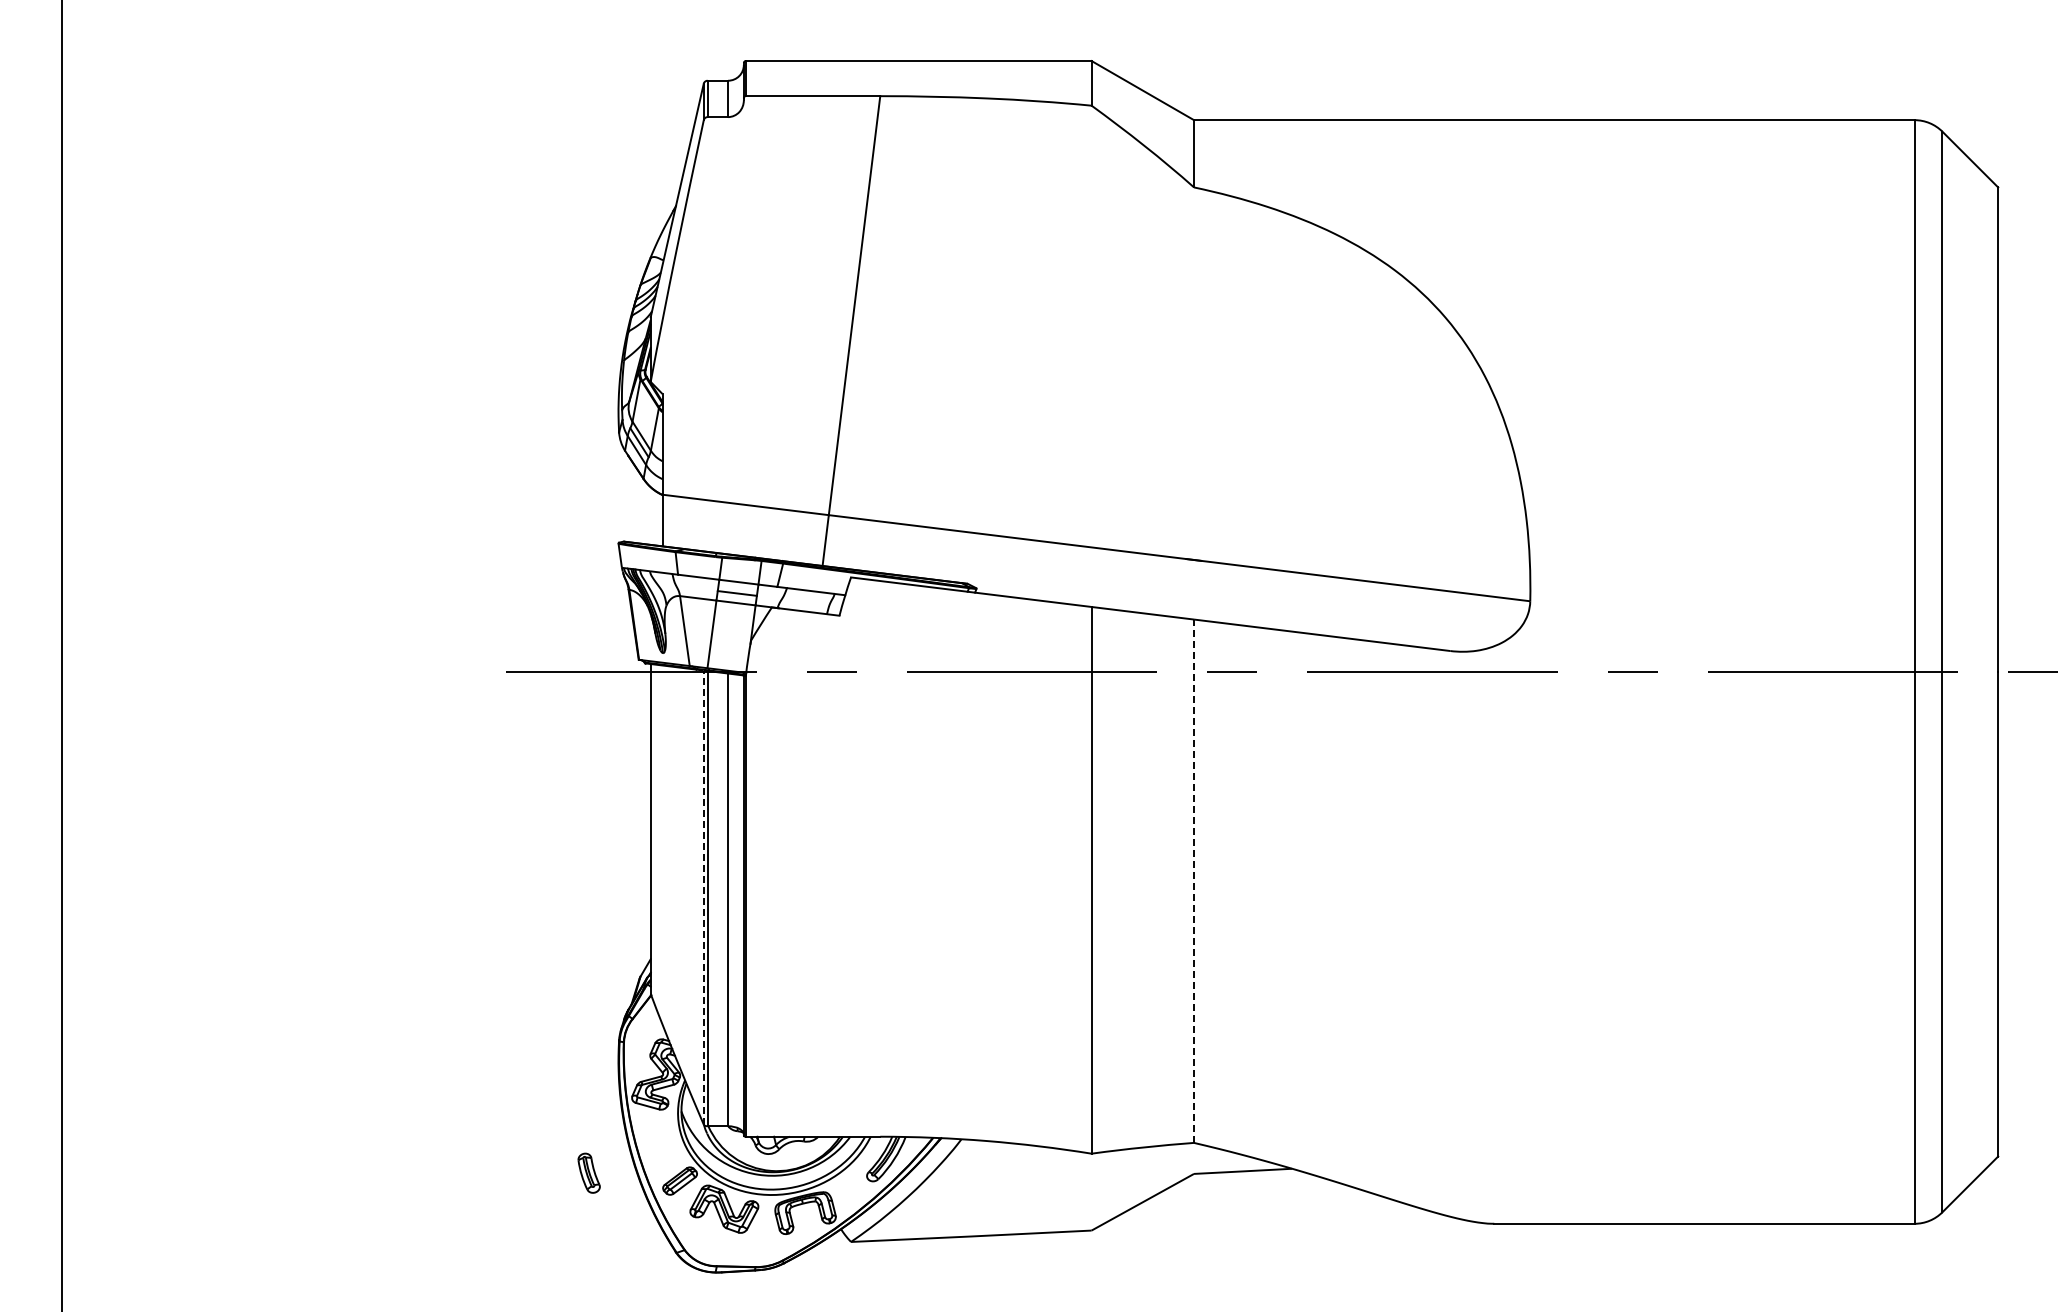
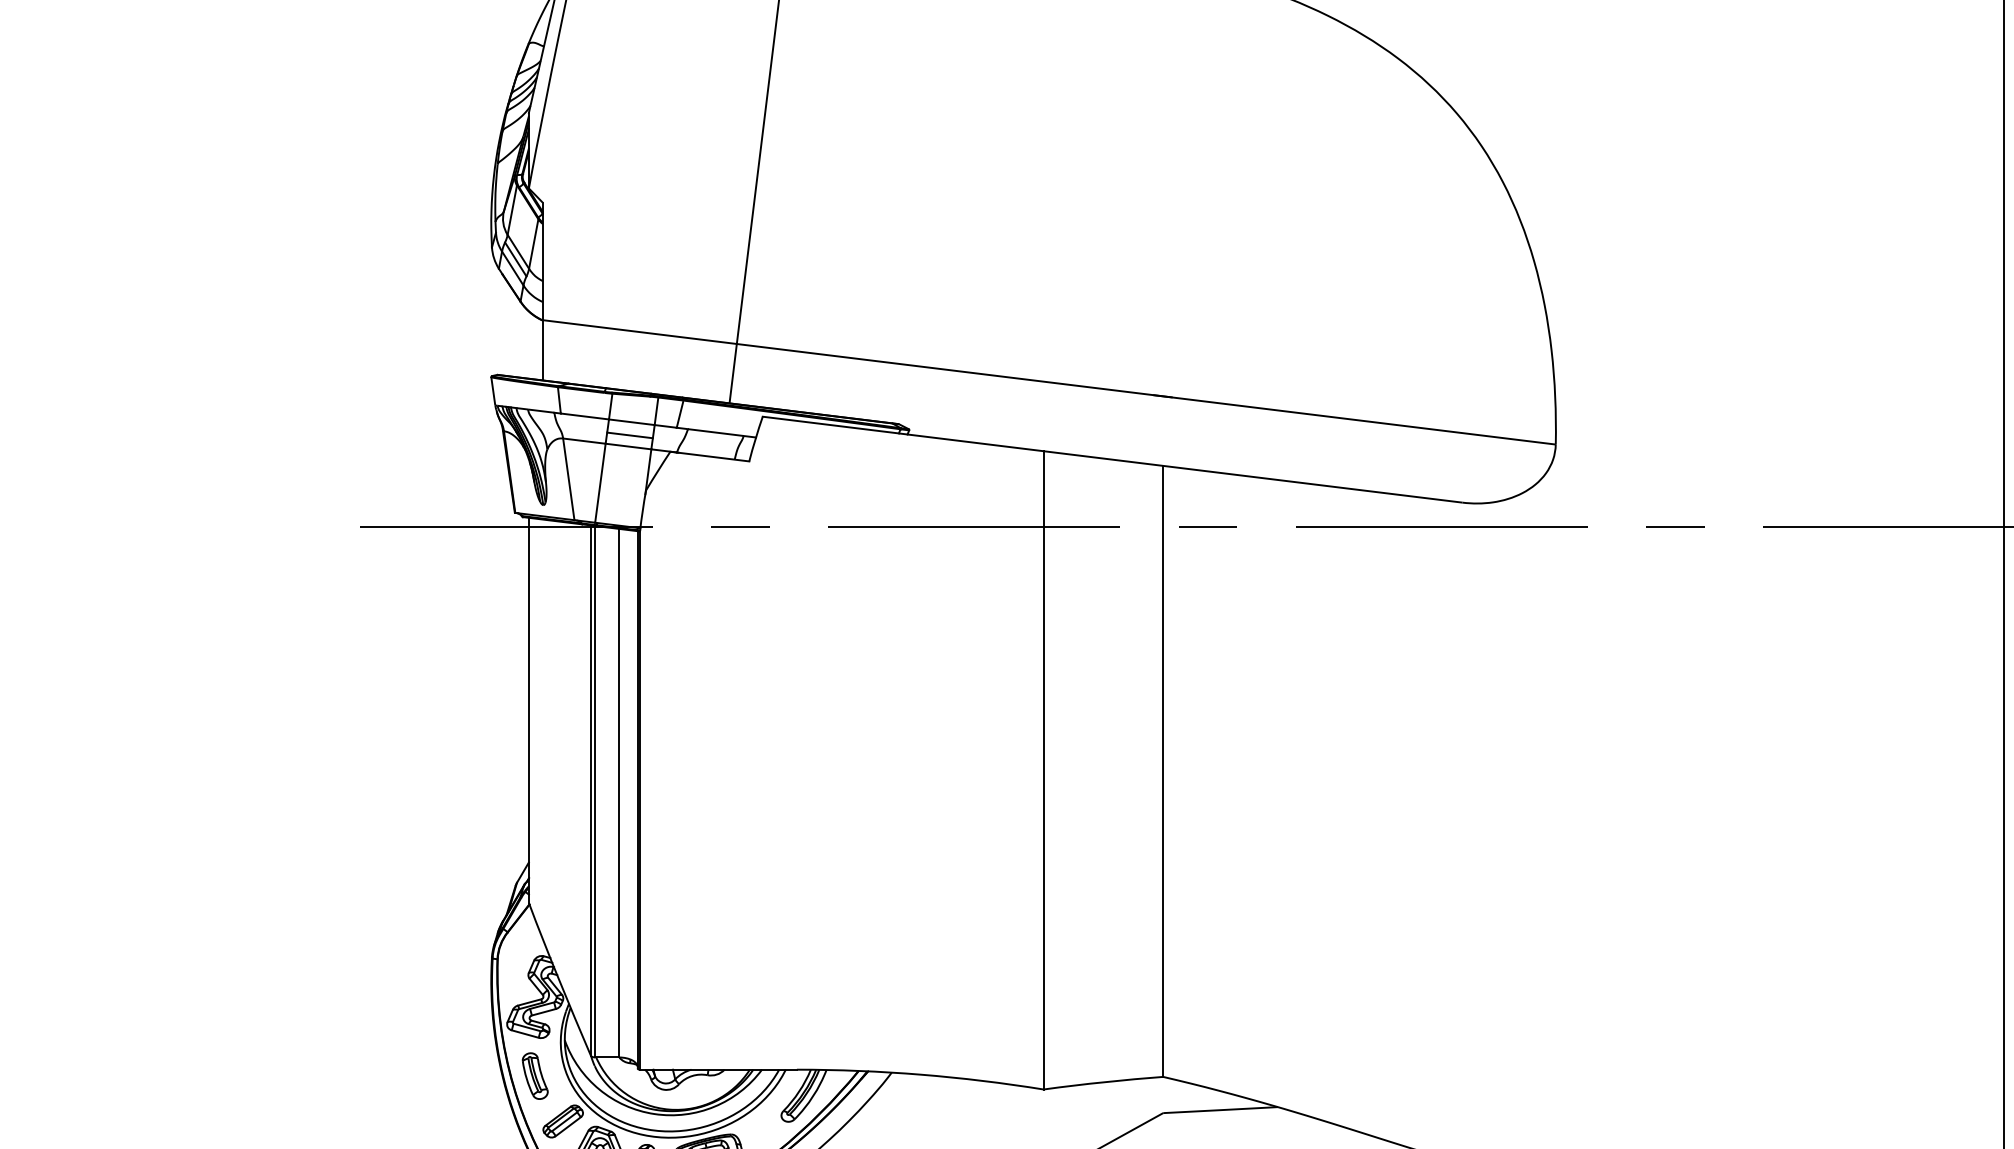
line: (1194, 881) -> (1163, 771), dashed -> solid
line: (703, 897) -> (590, 790), dashed -> solid
part: (588, 1172) -> (534, 1075), moved

